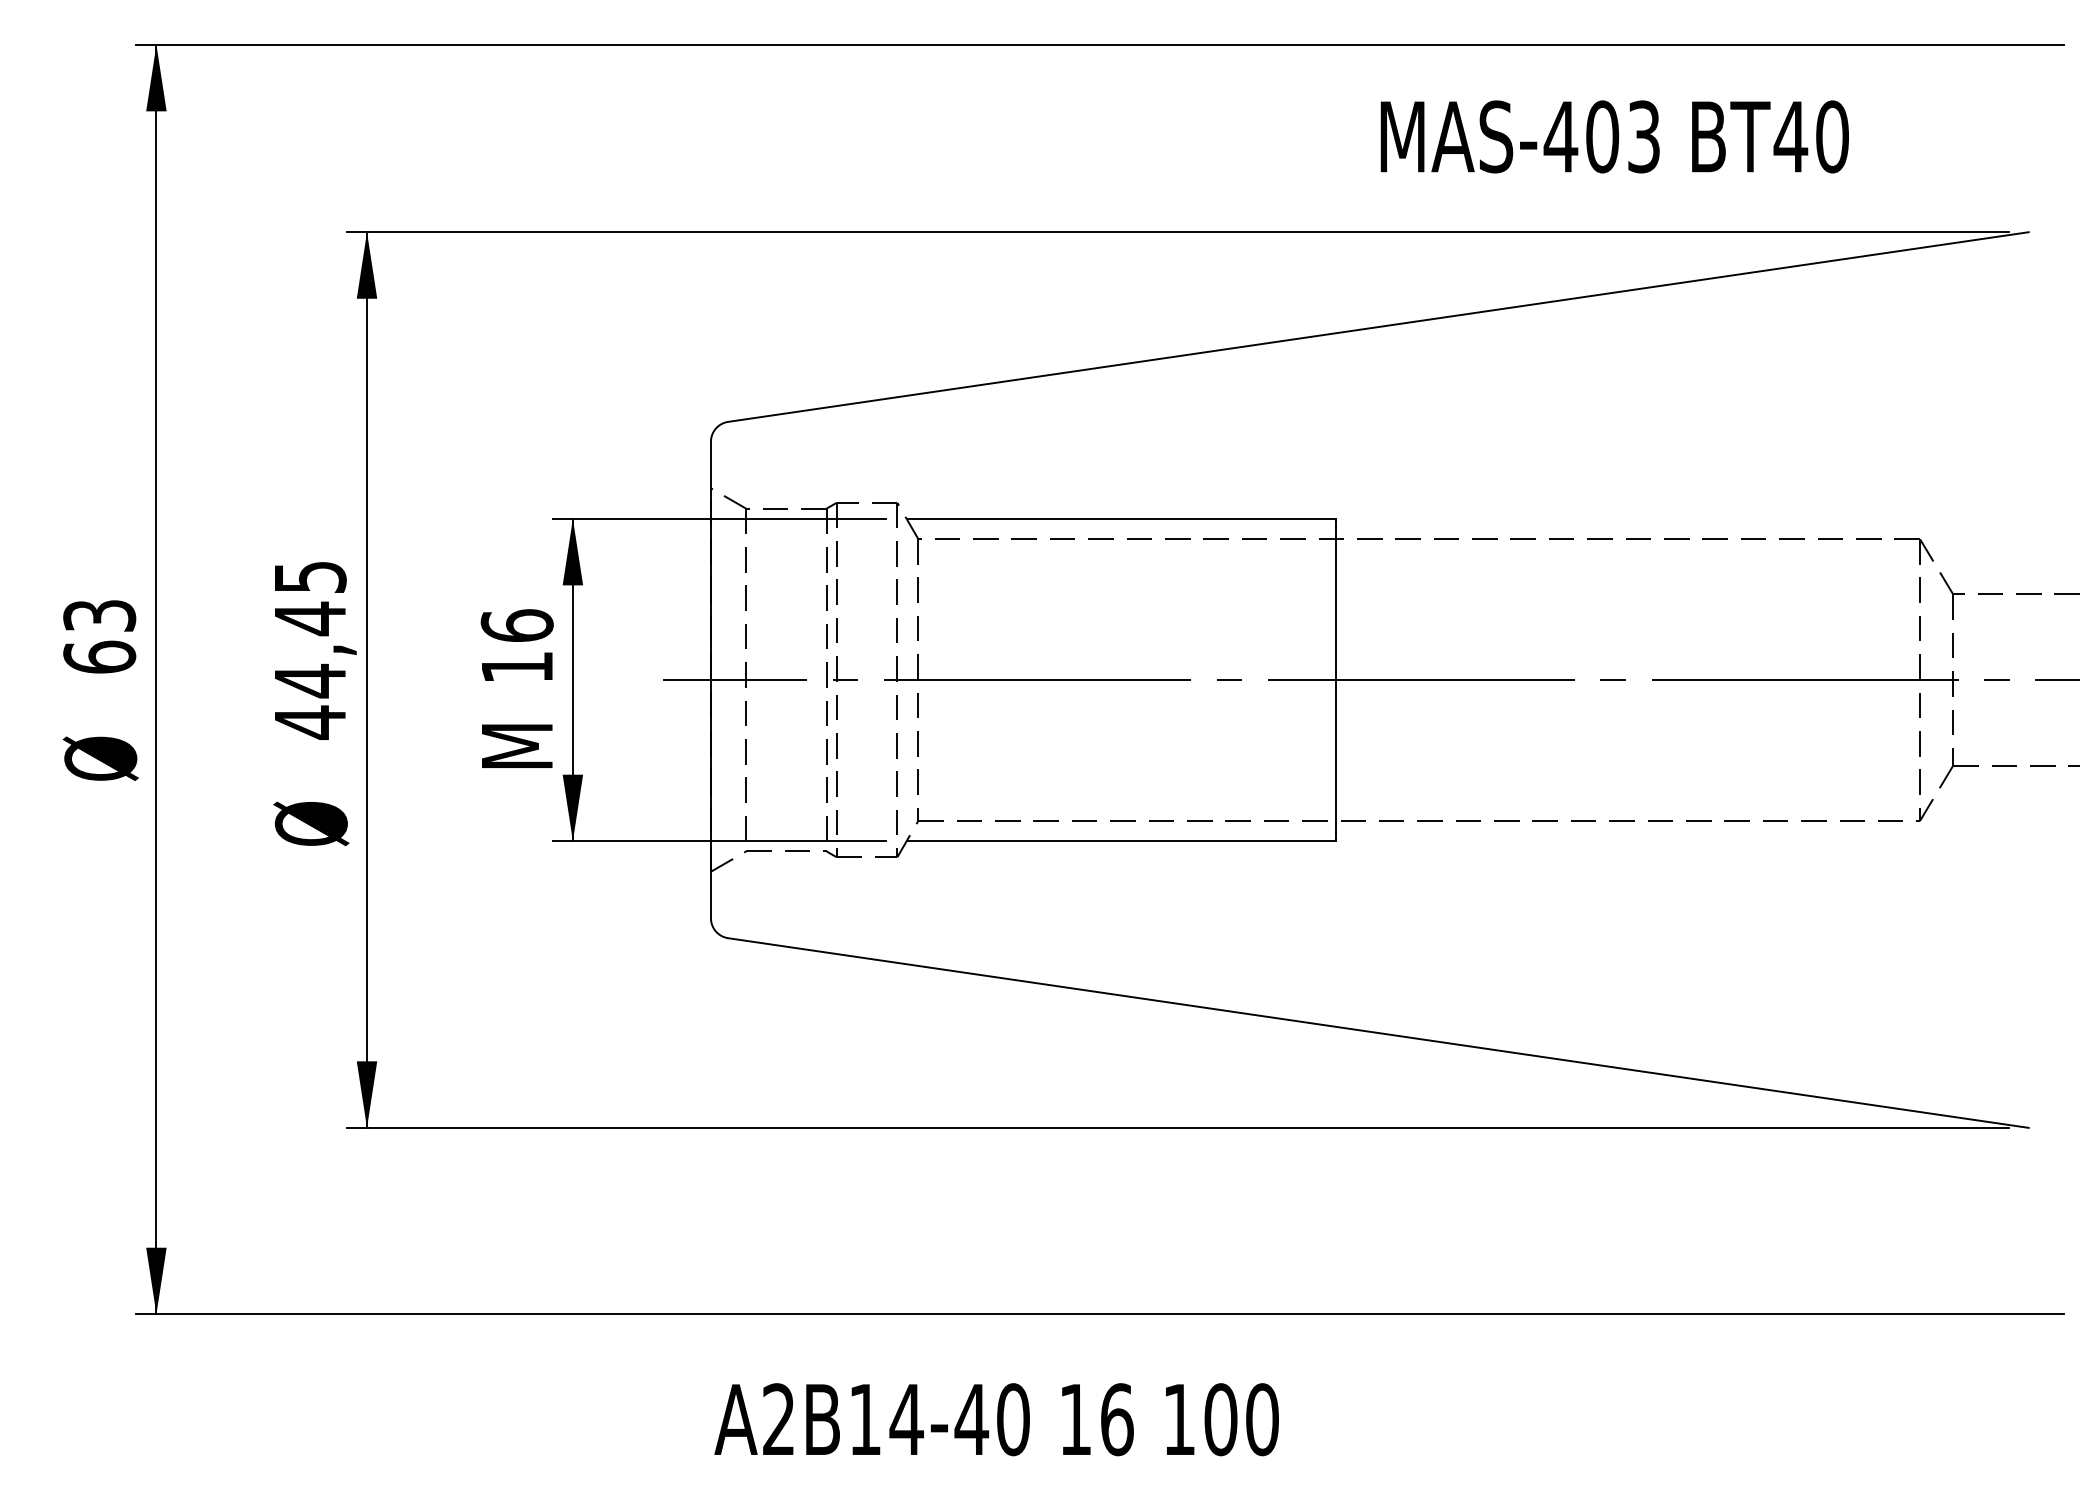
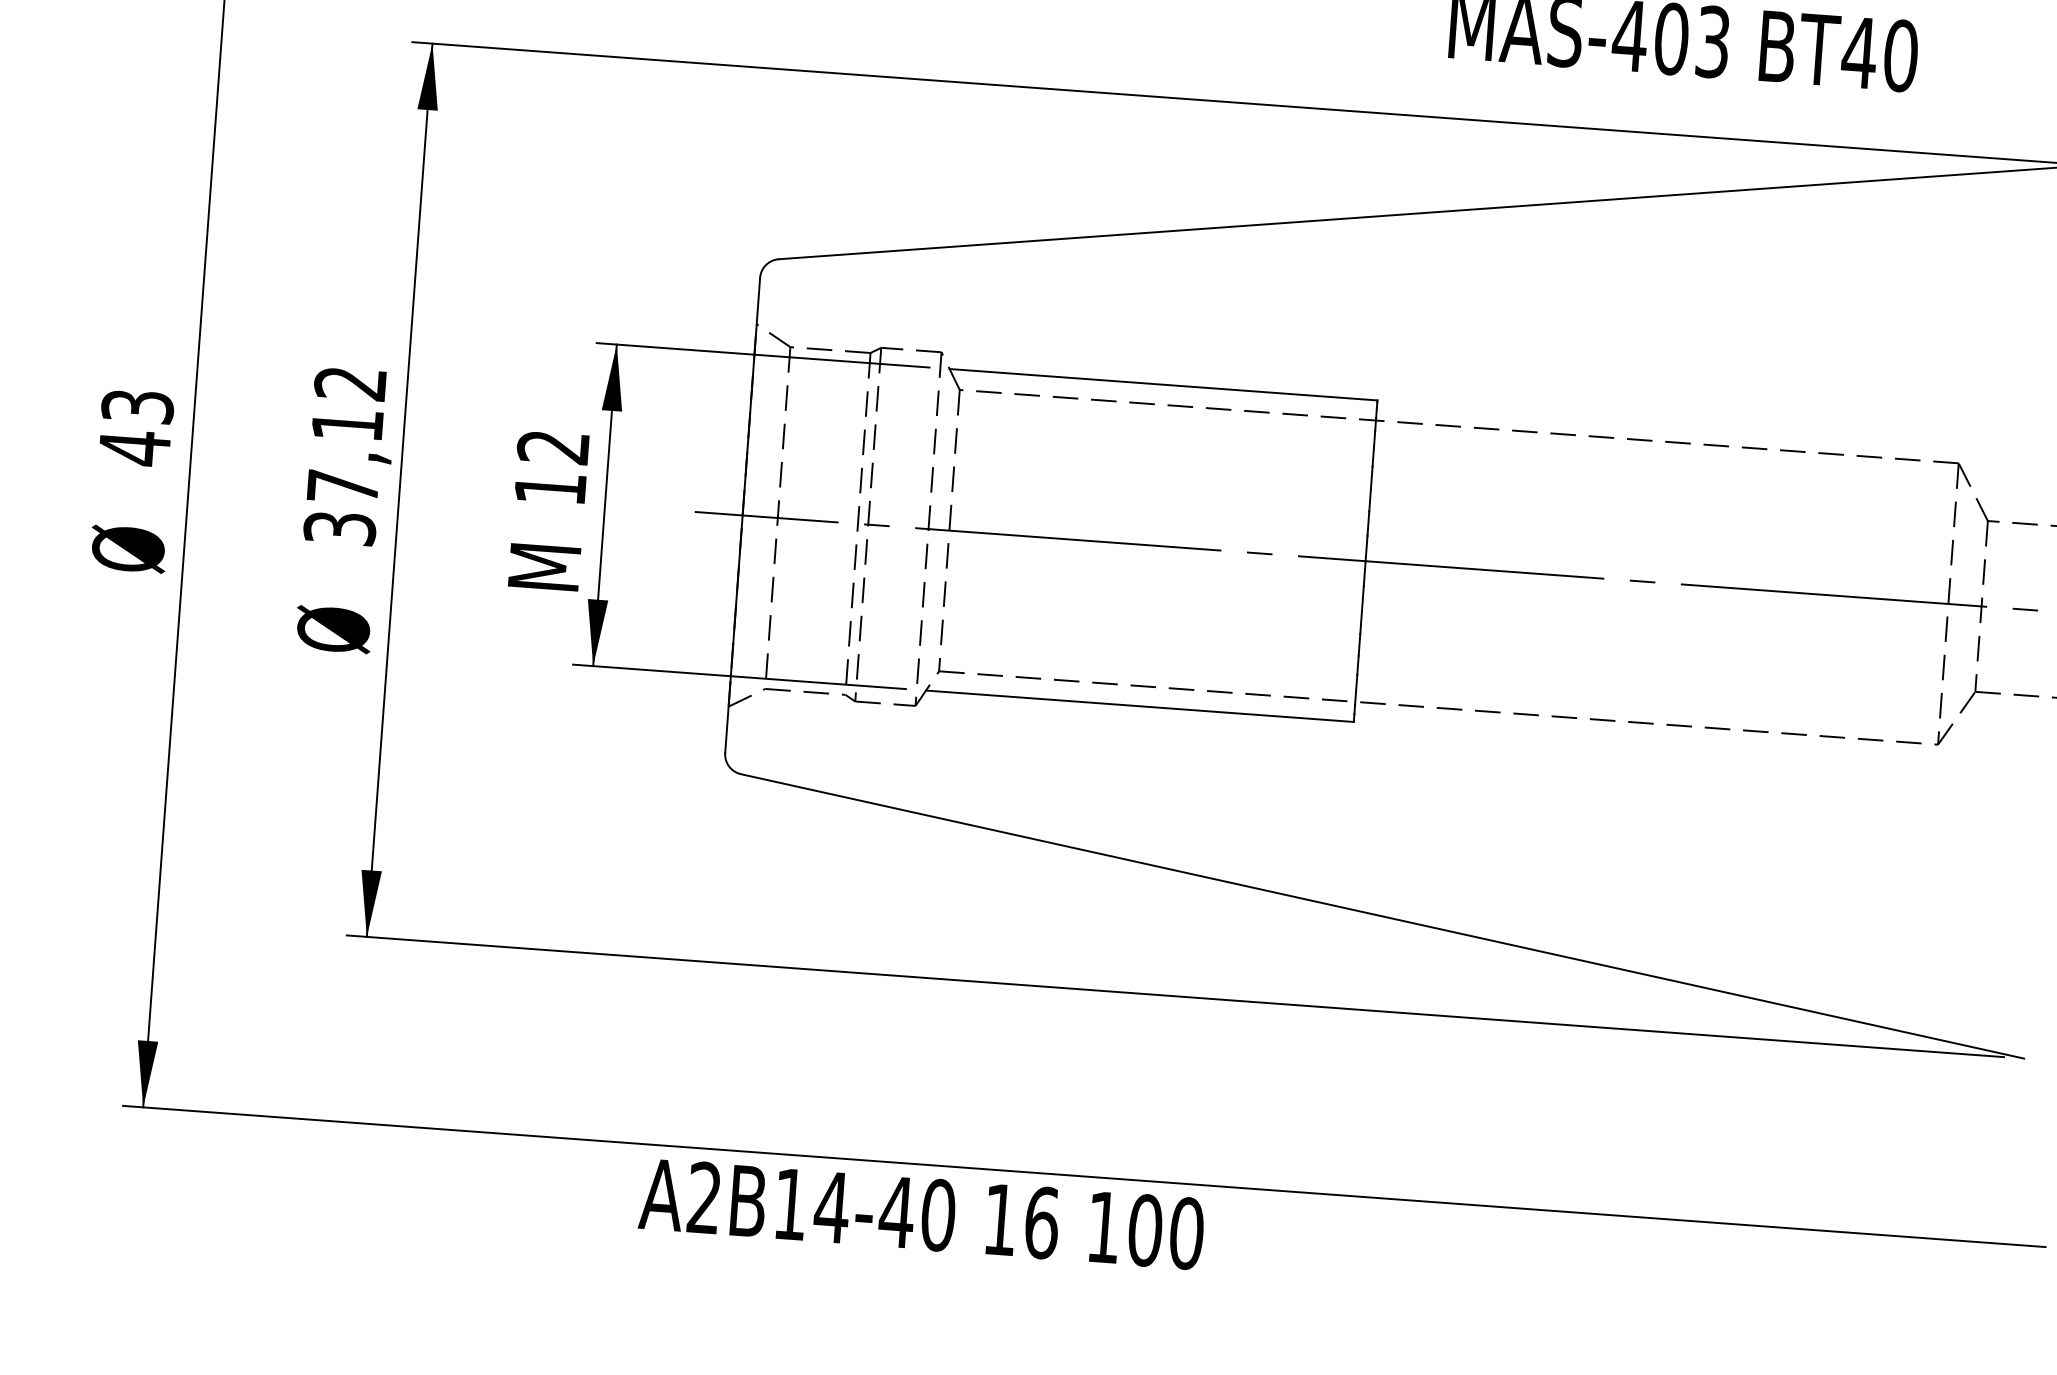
text: (516, 625) -> (552, 446), 16 -> 12
text: (309, 650) -> (344, 456), 44,45 -> 37,12
text: (99, 657) -> (134, 448), 63 -> 43
text: (996, 1419) -> (921, 1213), moved

